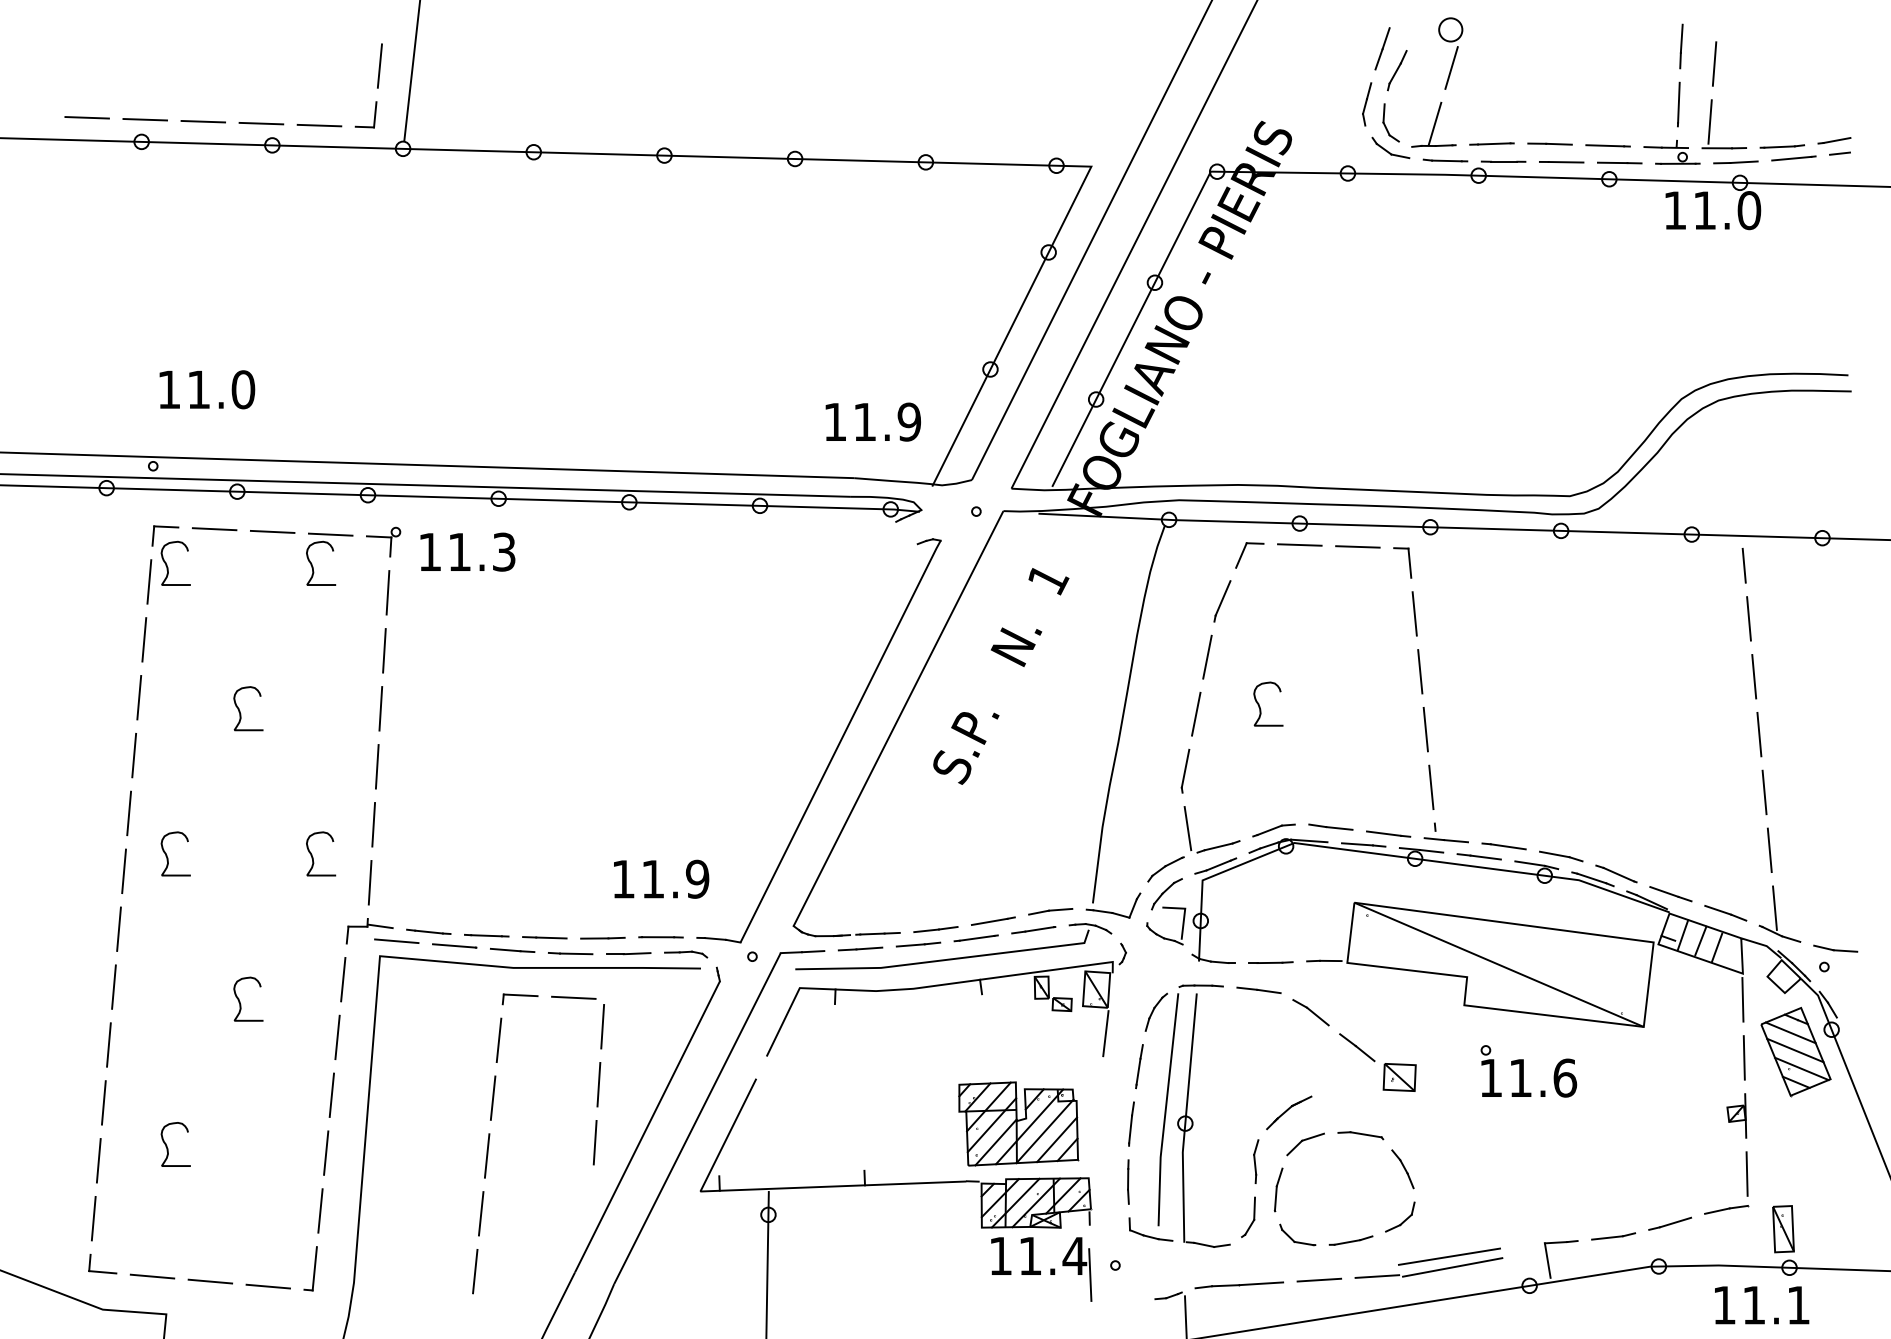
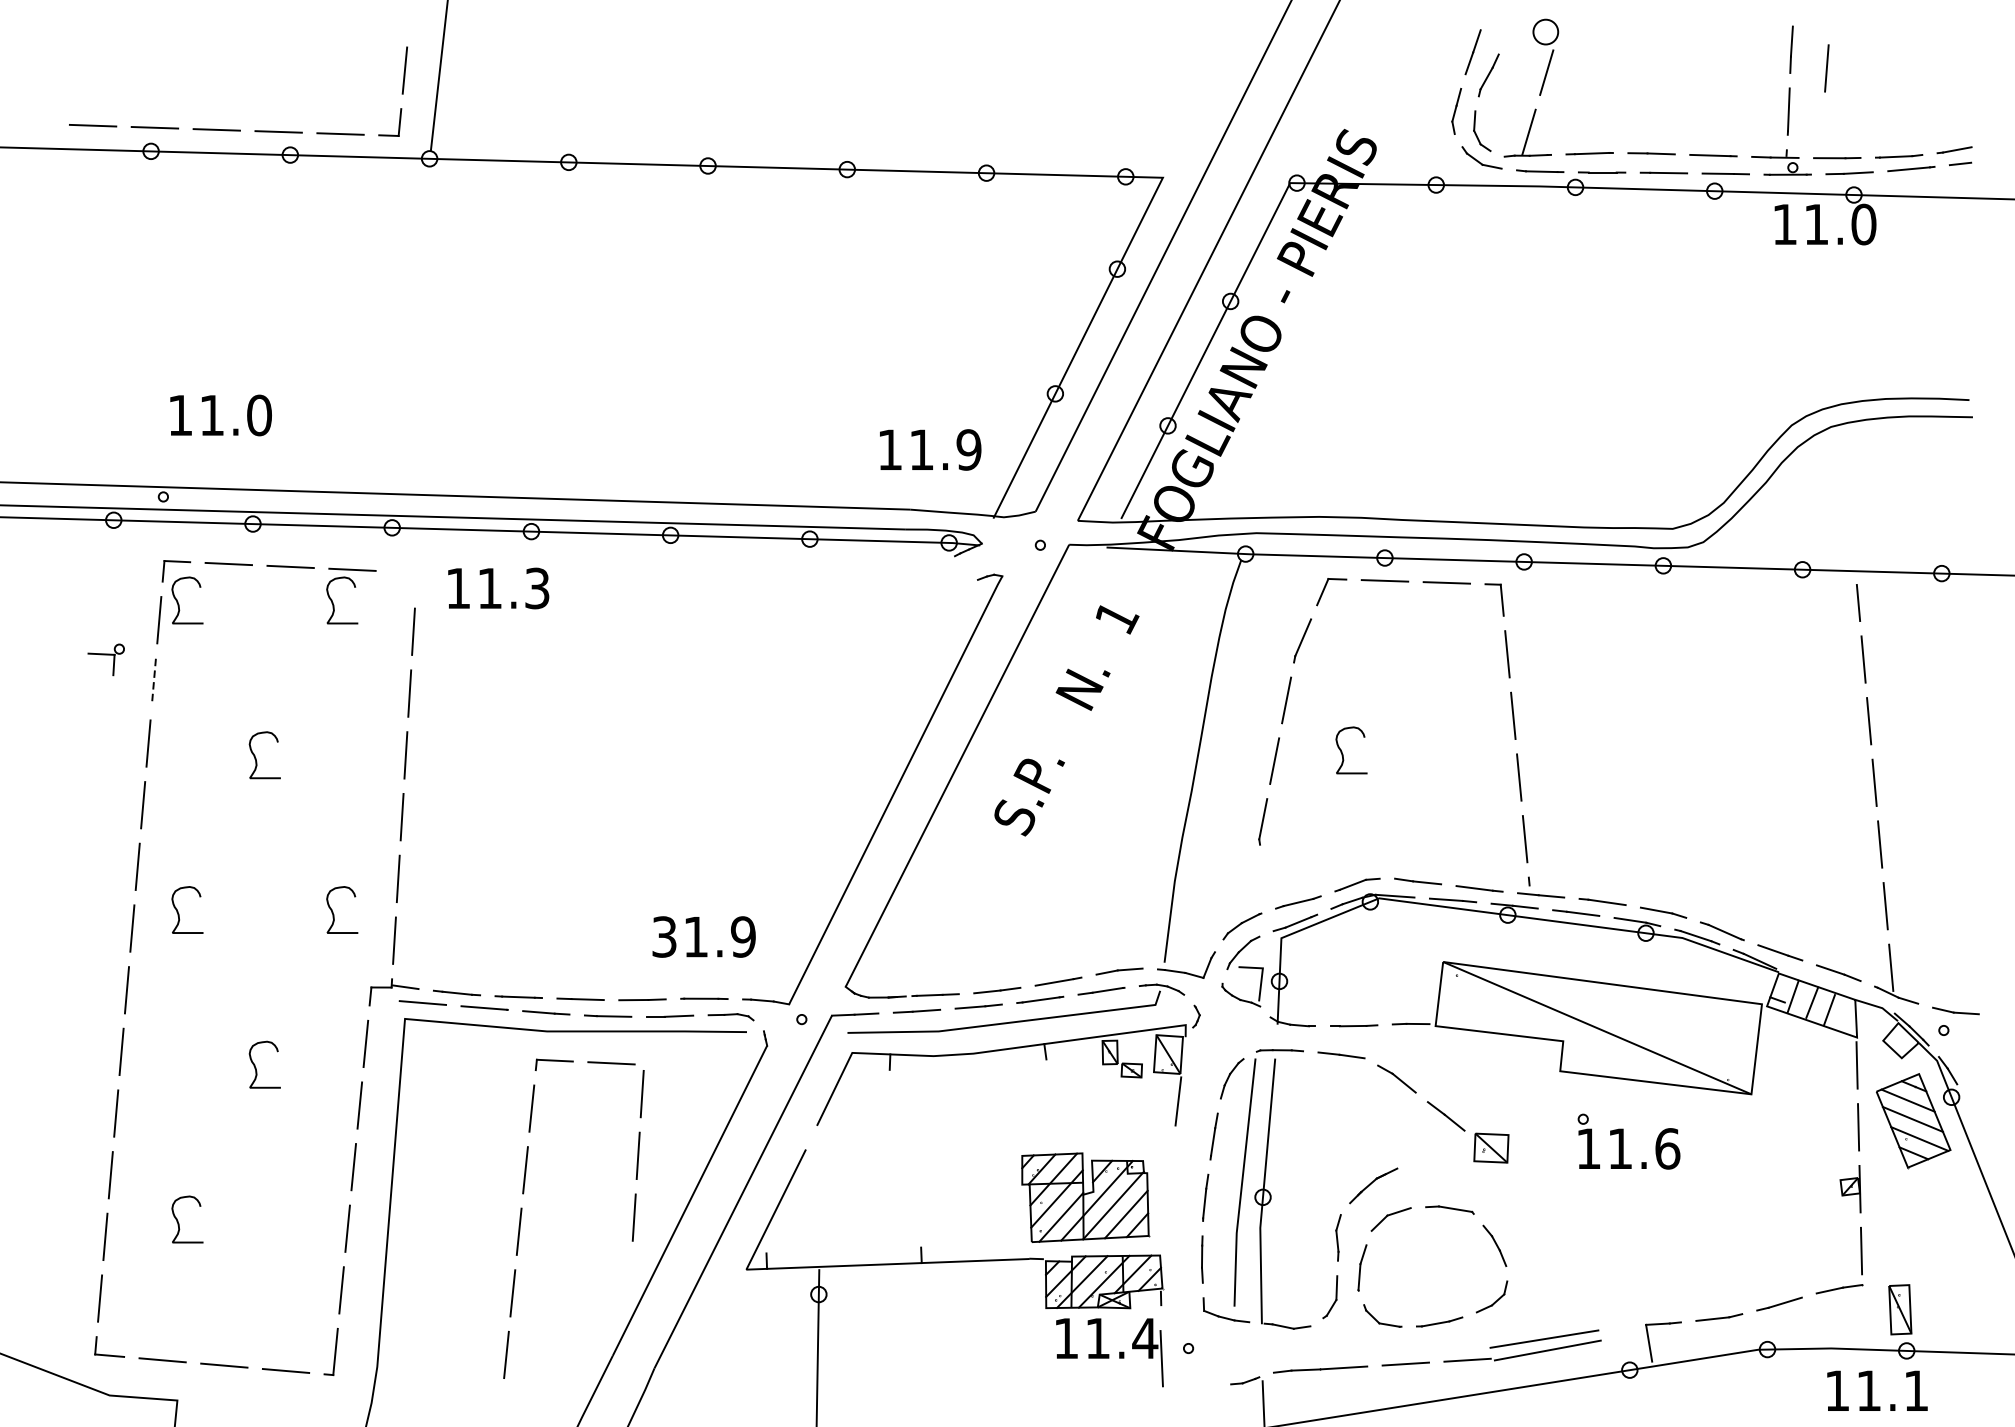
line: (1709, 121) -> (1821, 129), removed
part: (383, 541) -> (106, 659), moved
line: (144, 639) -> (154, 681), solid -> dashed
line: (1187, 828) -> (1265, 882), removed
text: (623, 878) -> (664, 936), 11.9 -> 31.9

